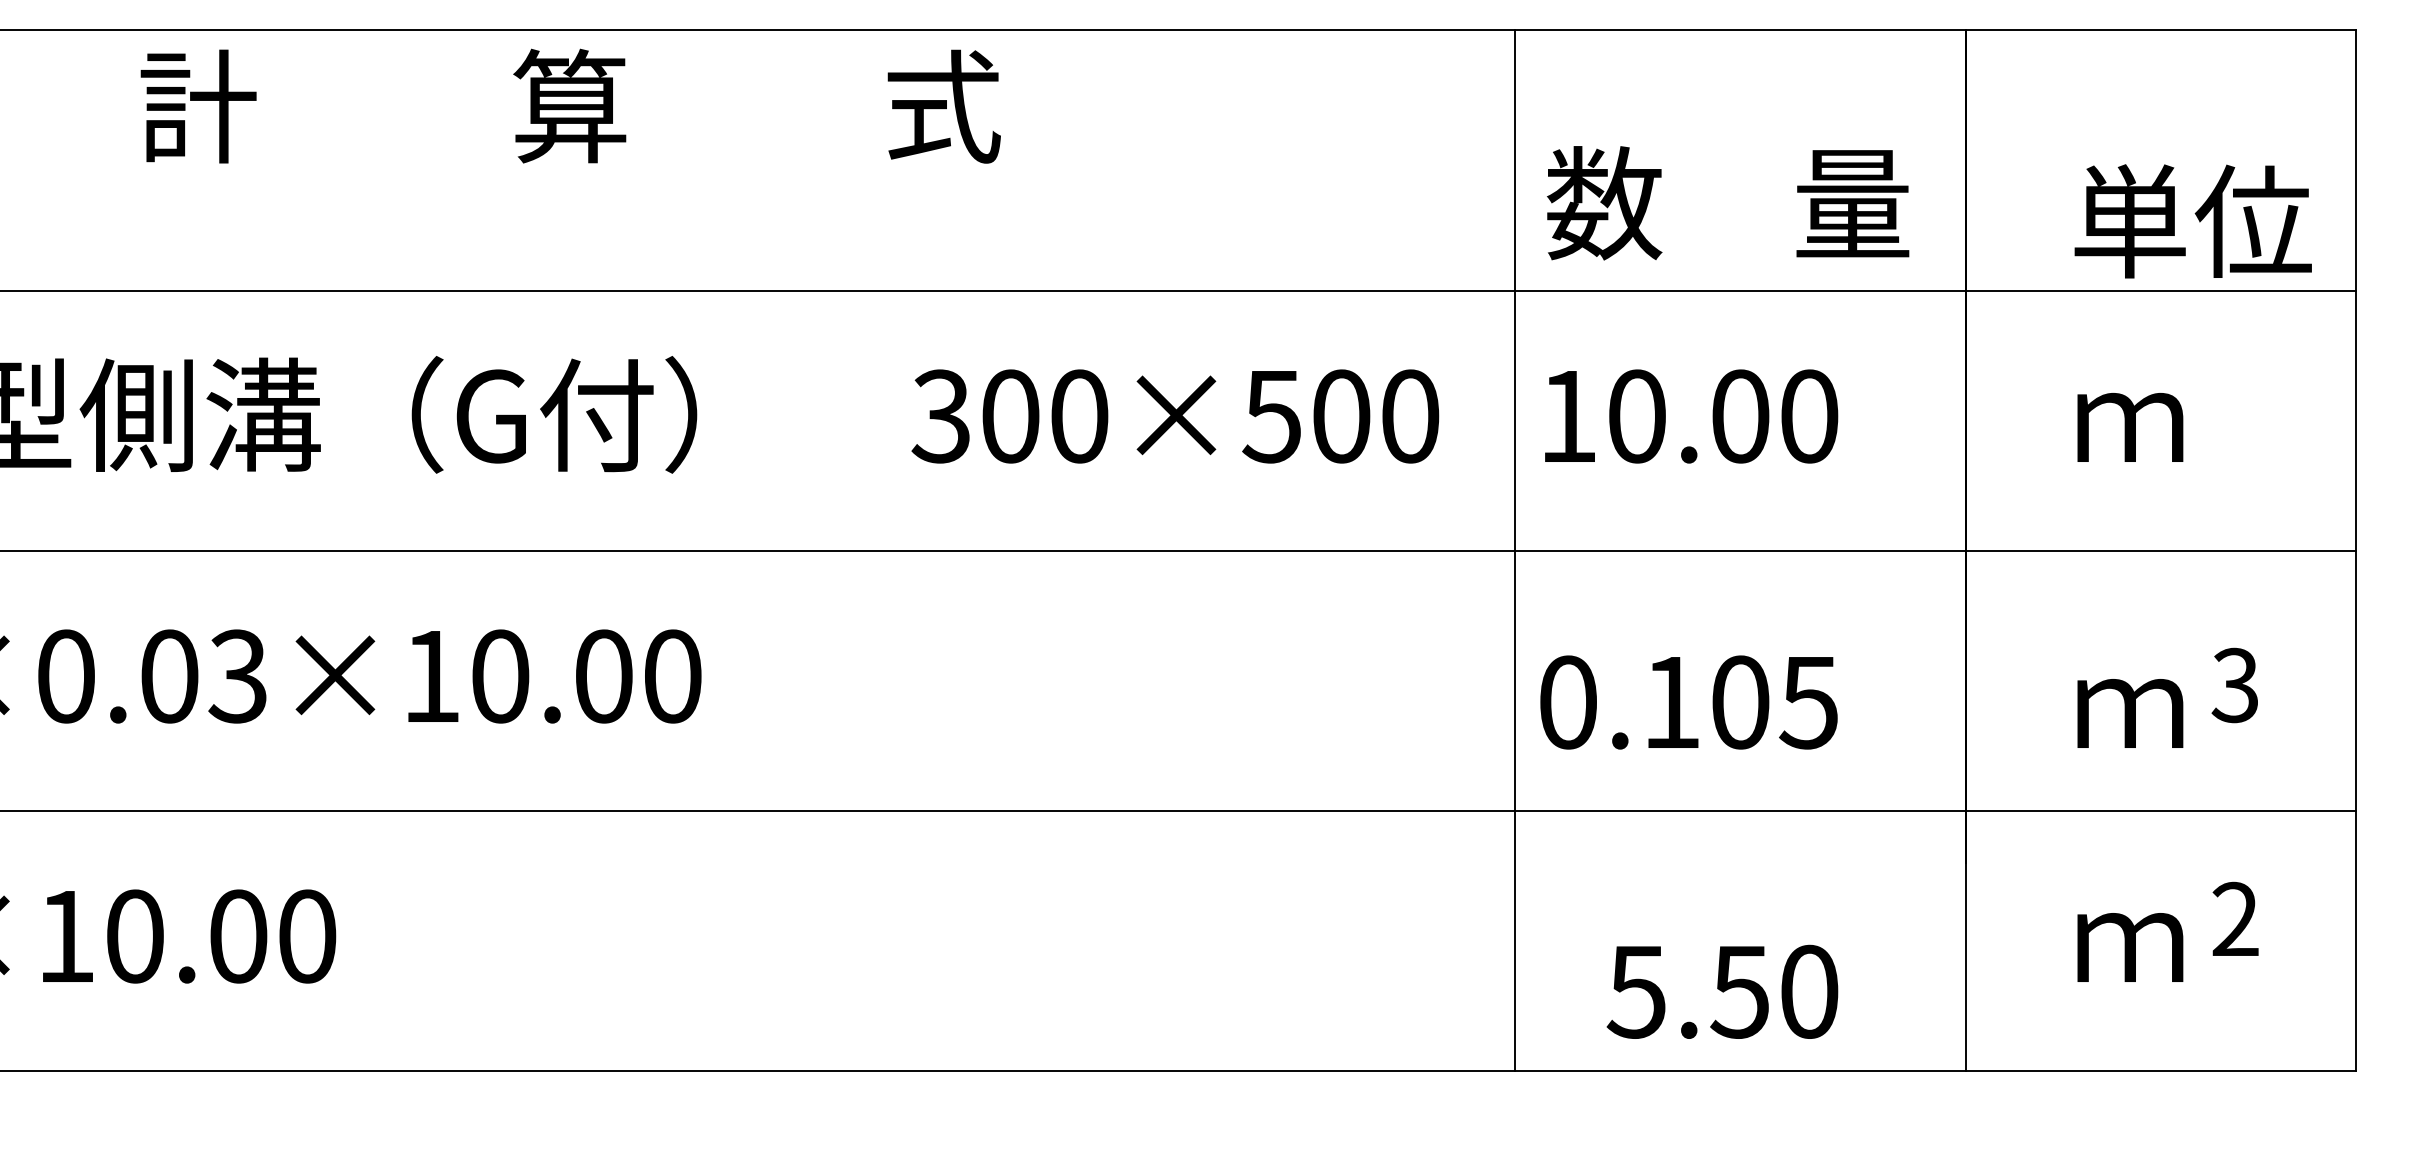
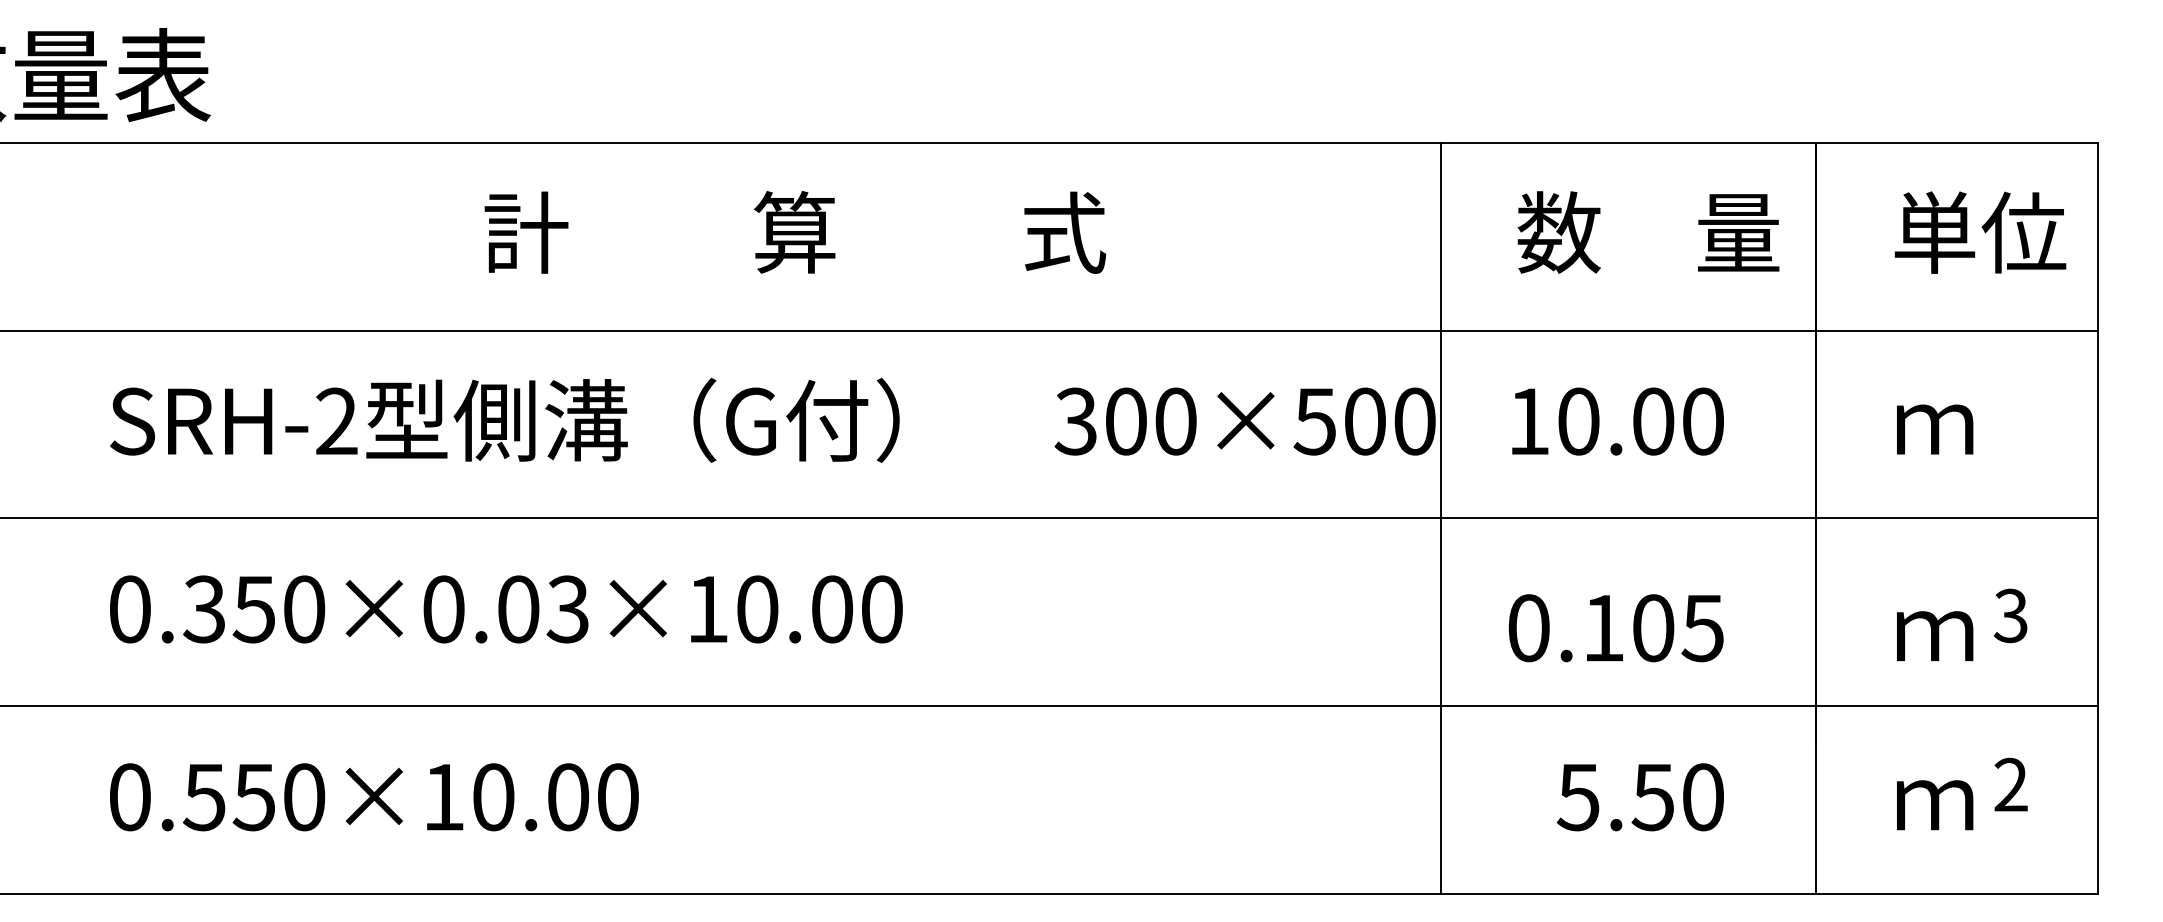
text: (570, 106) -> (795, 232), moved
text: (1728, 203) -> (1648, 232), moved
text: (2193, 221) -> (1980, 232), moved
line: (1514, 550) -> (1440, 518), moved
text: (1721, 992) -> (1639, 797), moved

